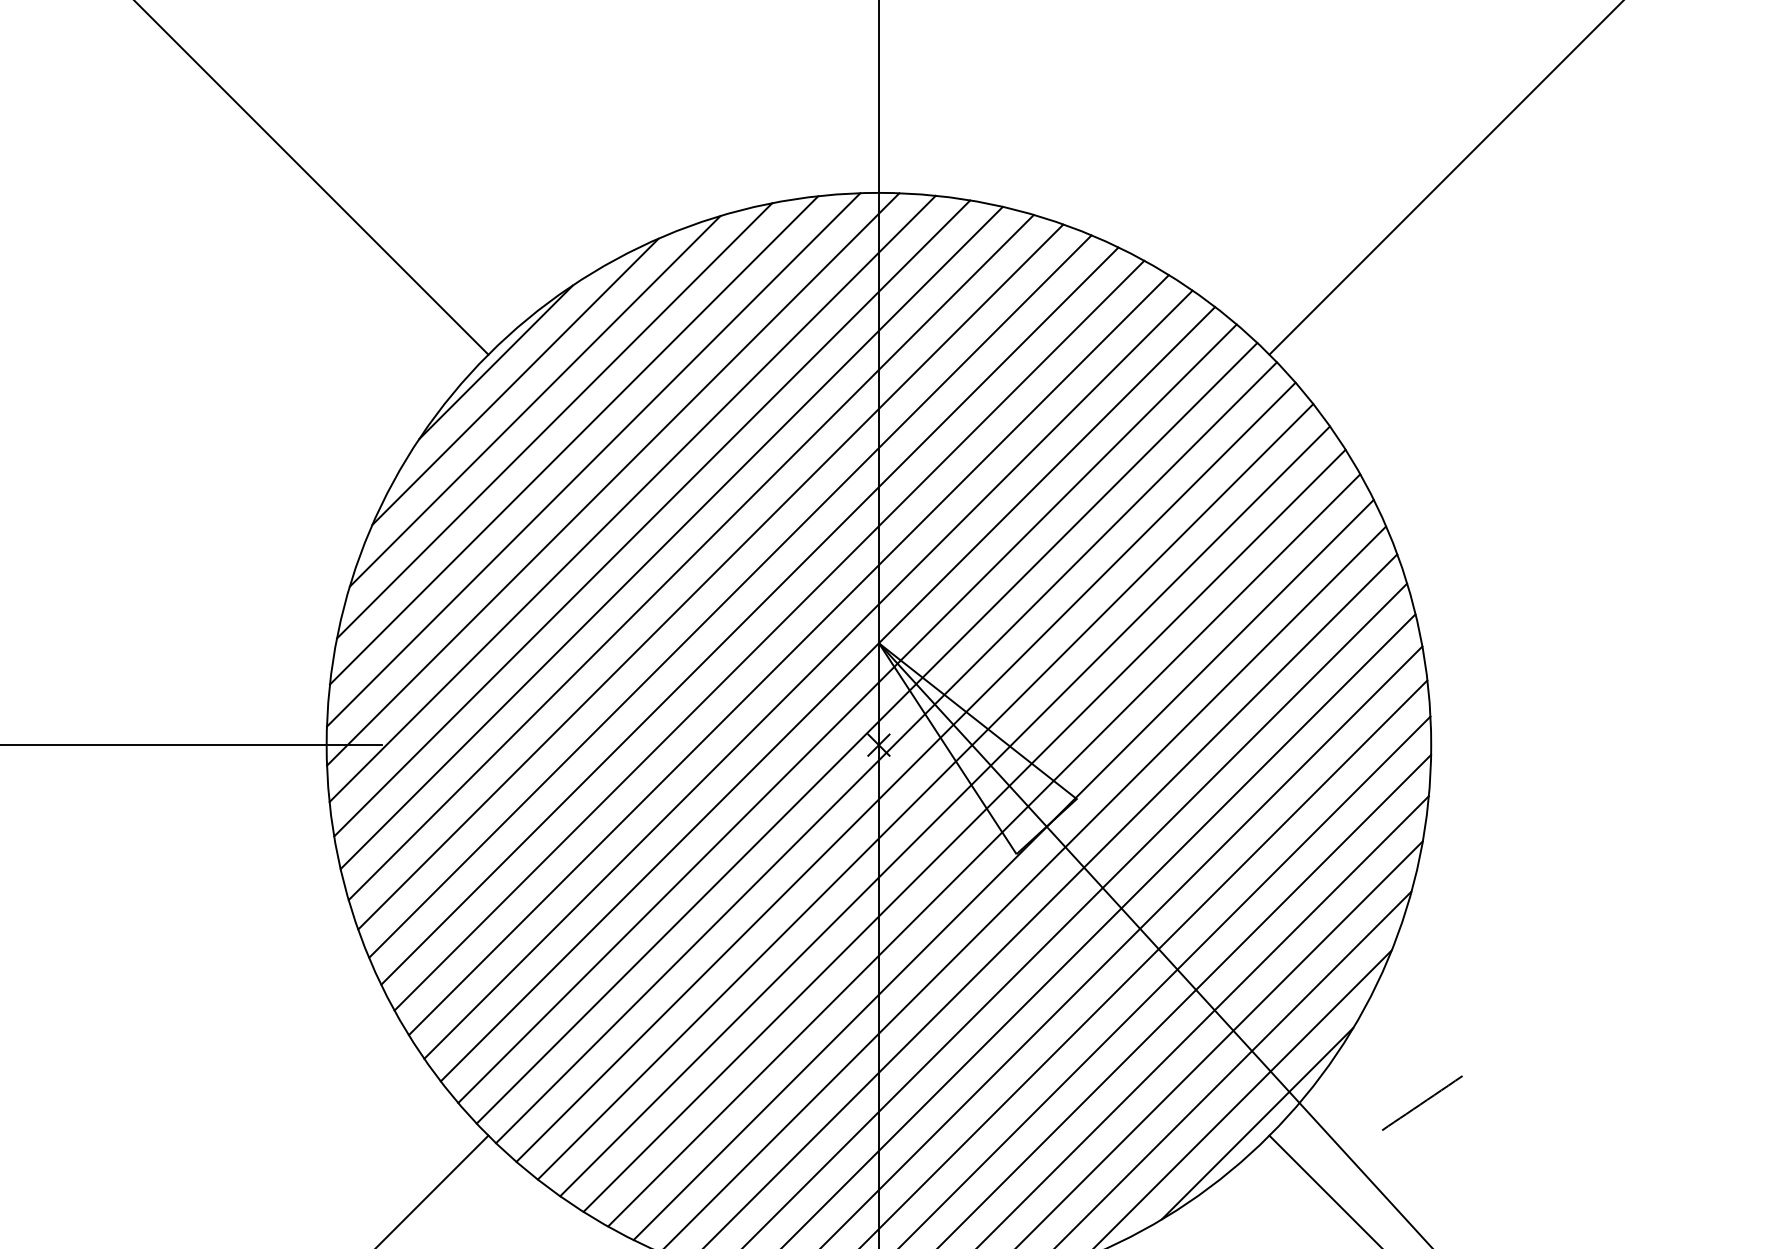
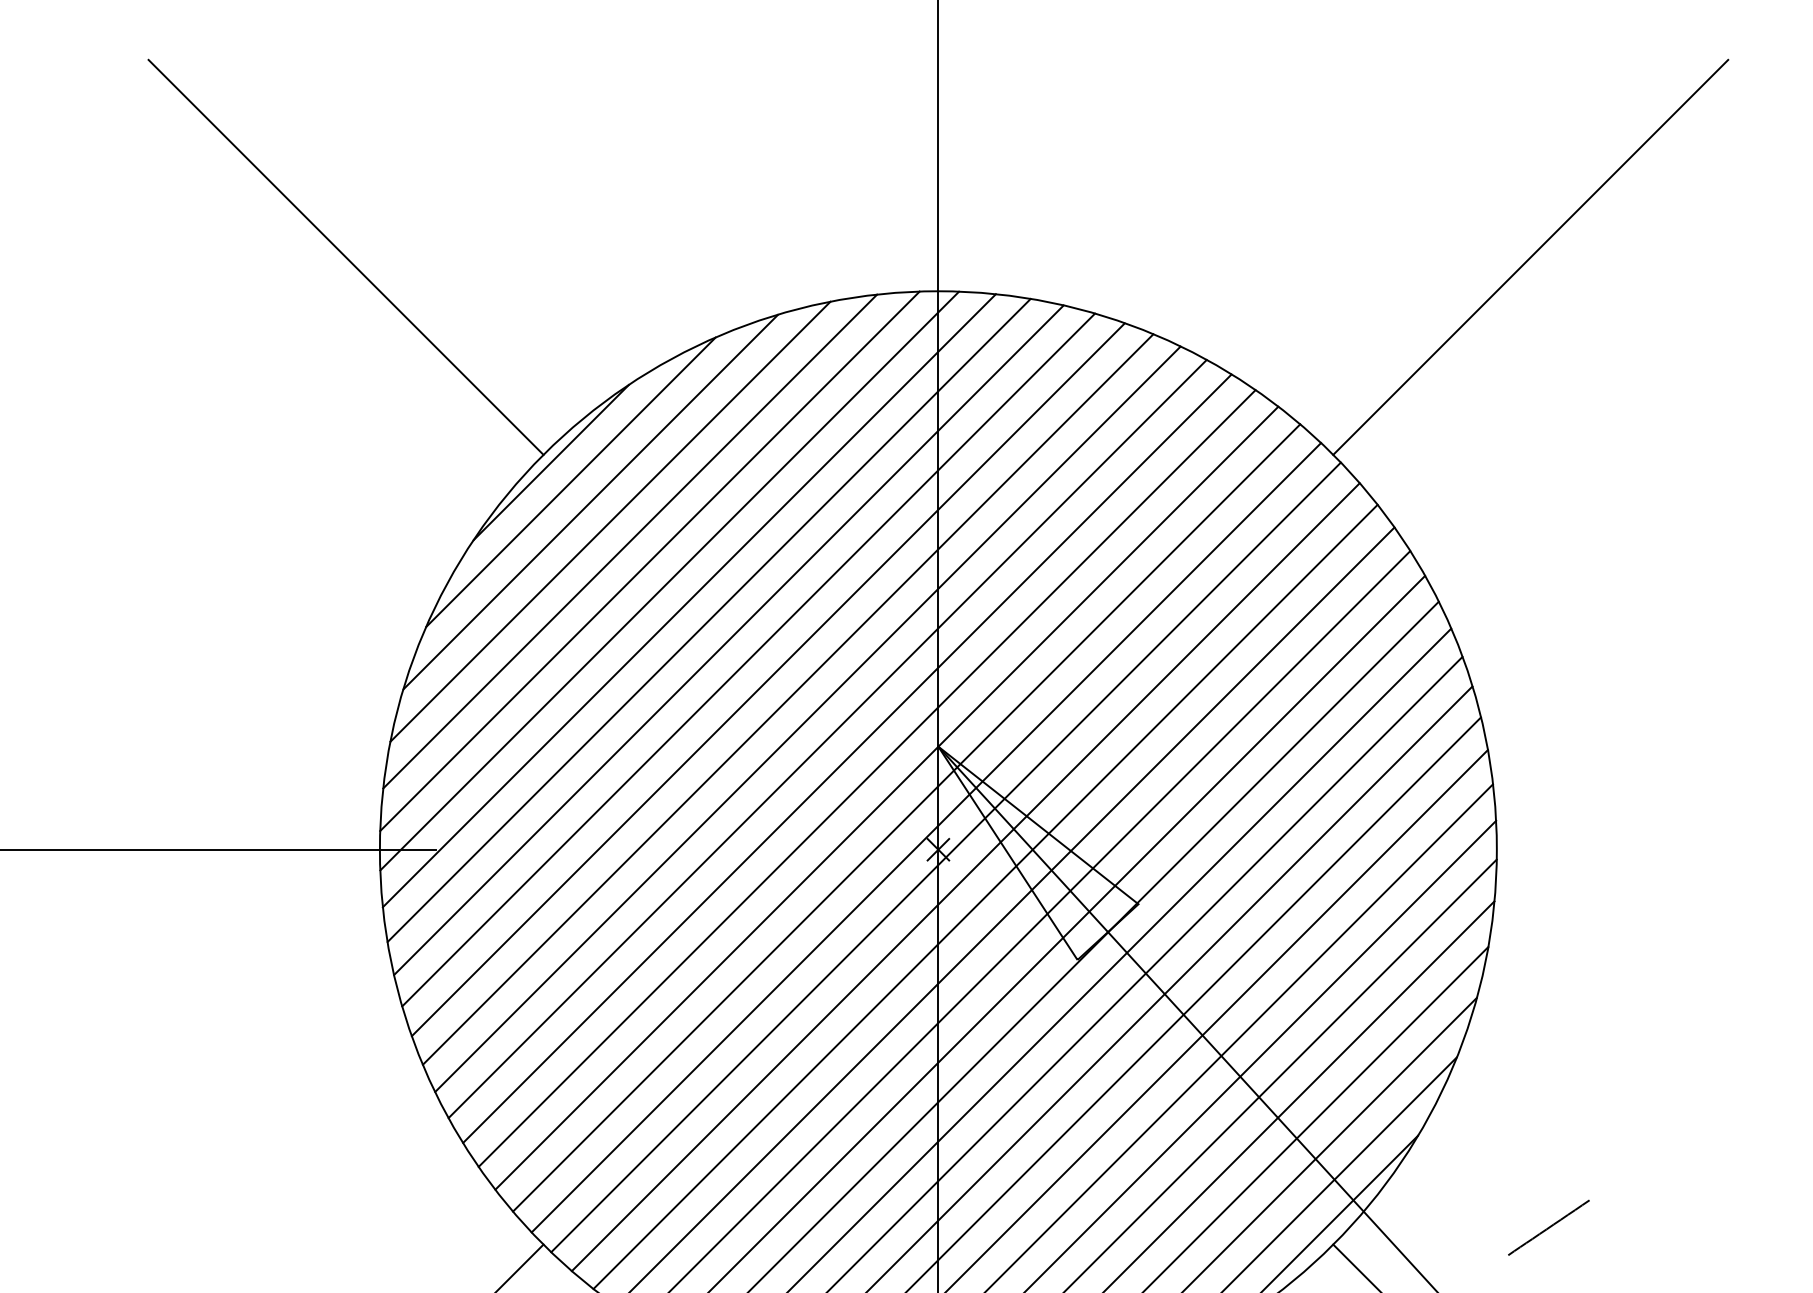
line: (1421, 1102) -> (1548, 1227), moved

